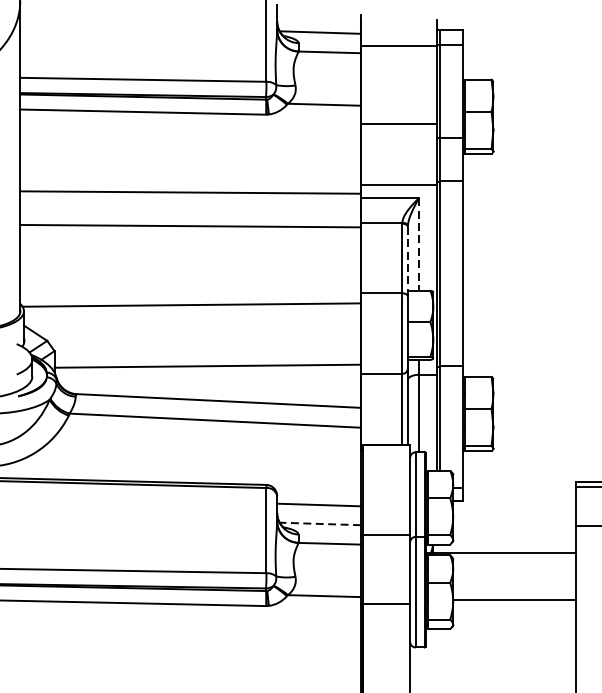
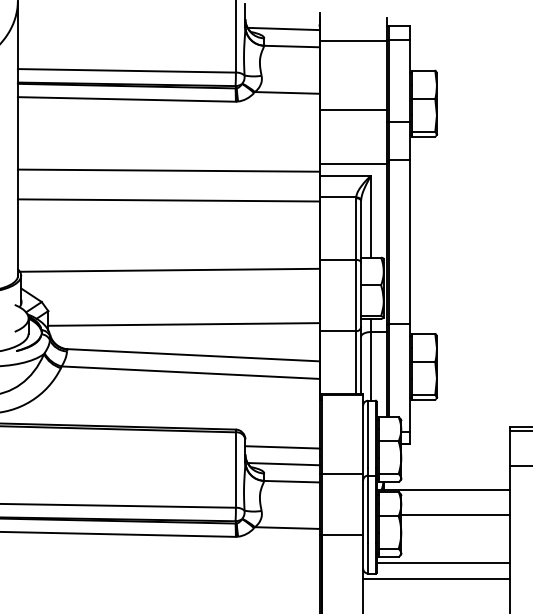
line: (419, 244) -> (371, 216), dashed -> solid
line: (408, 261) -> (361, 231), dashed -> solid
line: (320, 524) -> (283, 464), dashed -> solid
line: (514, 600) -> (455, 514), moved
line: (500, 636) -> (443, 563), added
line: (492, 653) -> (436, 578), added

